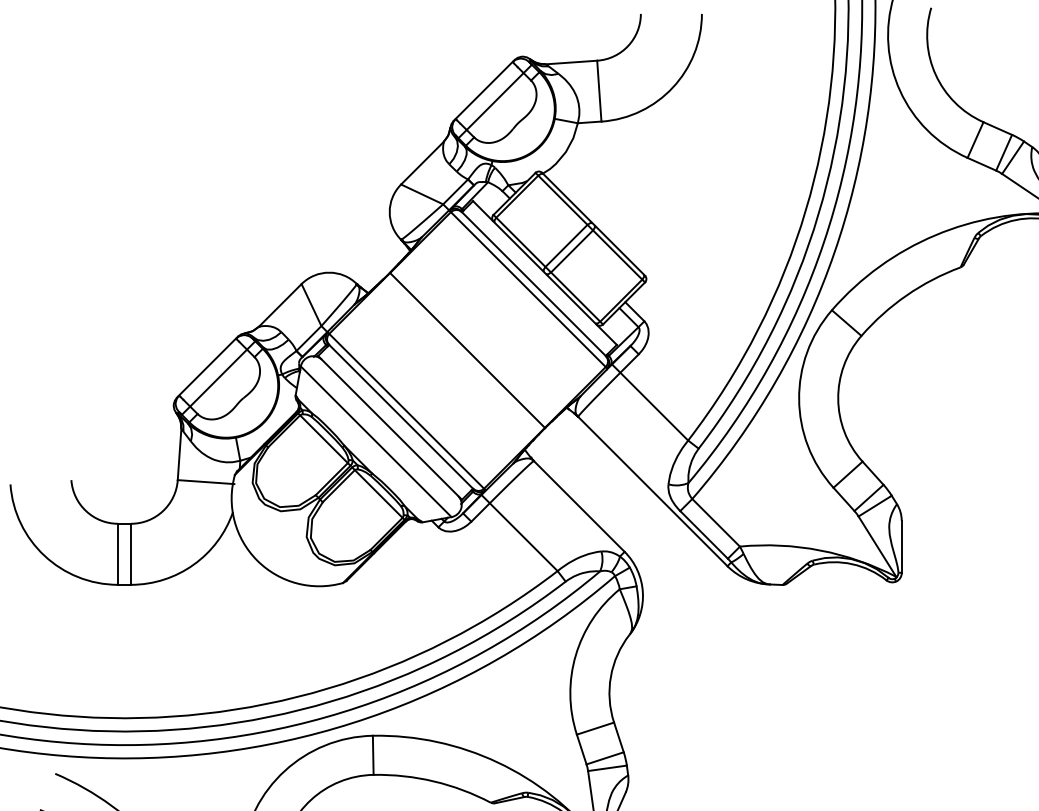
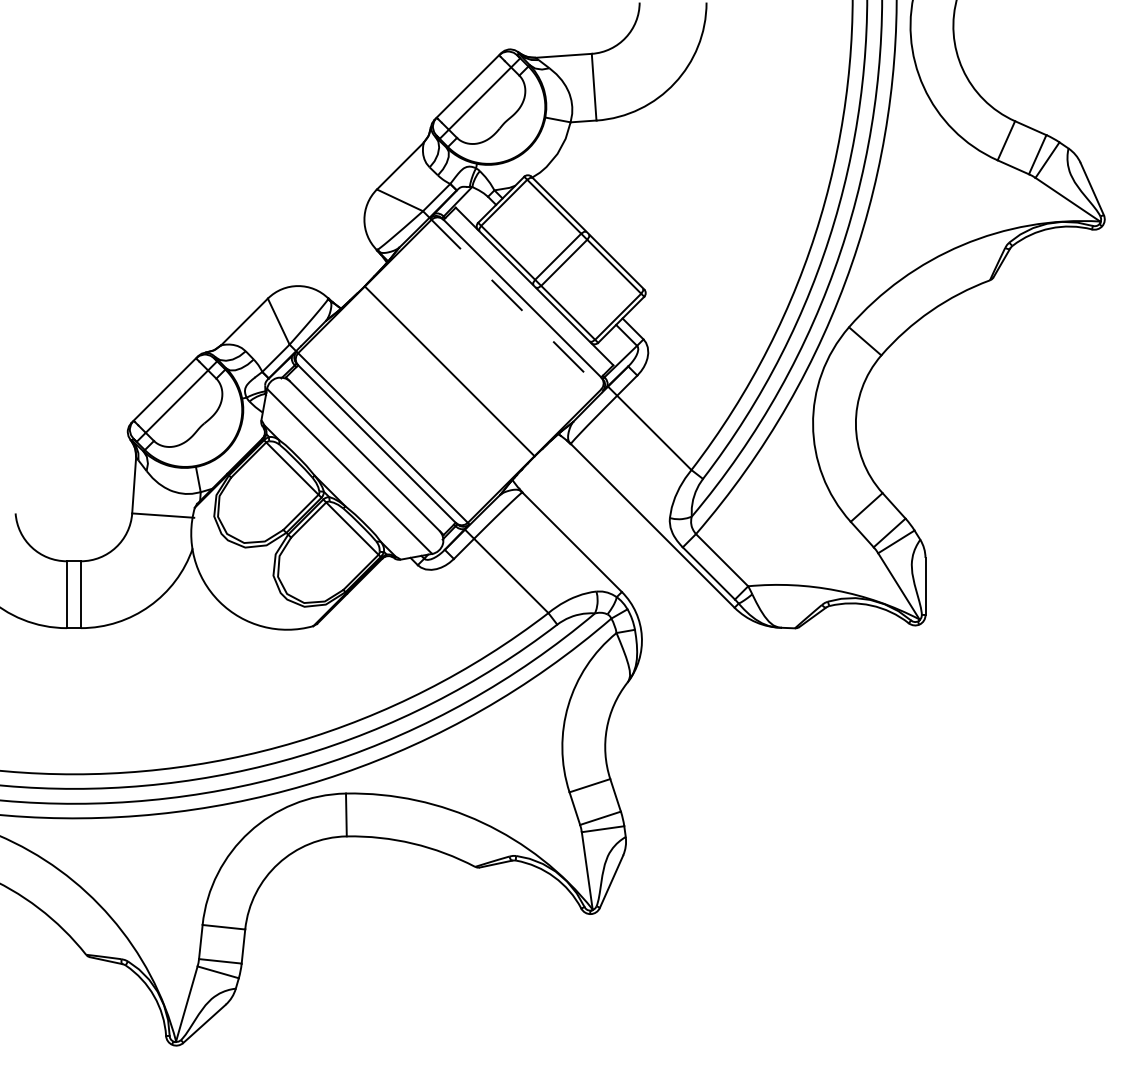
line: (528, 290) -> (516, 305), solid -> dashed

